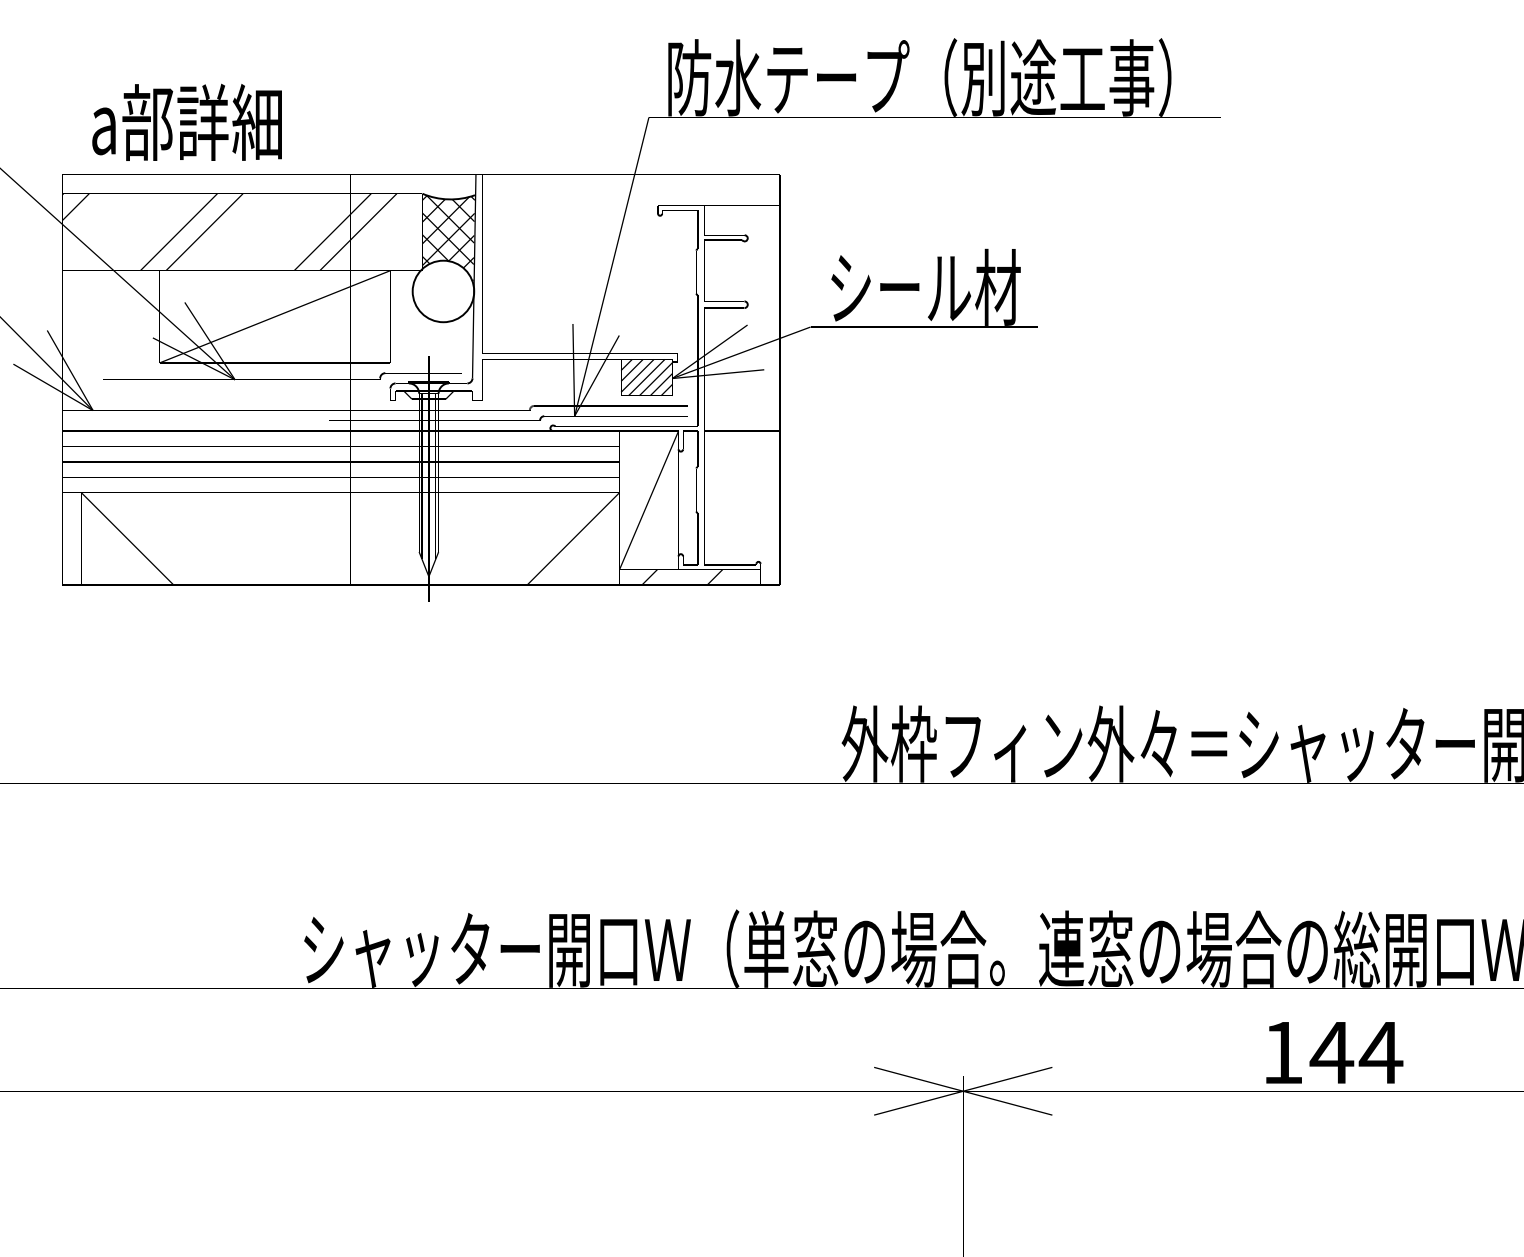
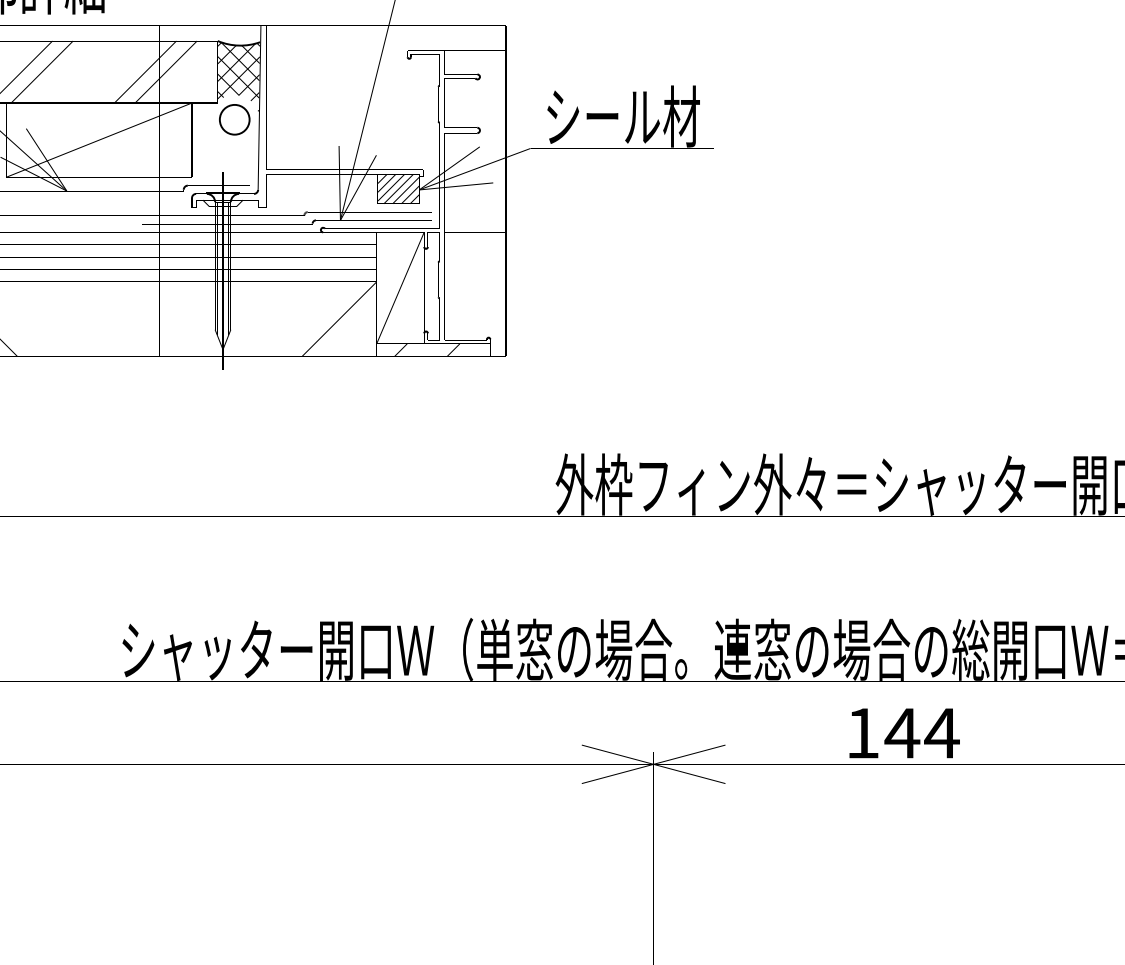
circle: (443, 291) -> (234, 119), size x0.6
text: (1334, 1052) -> (904, 733), moved

